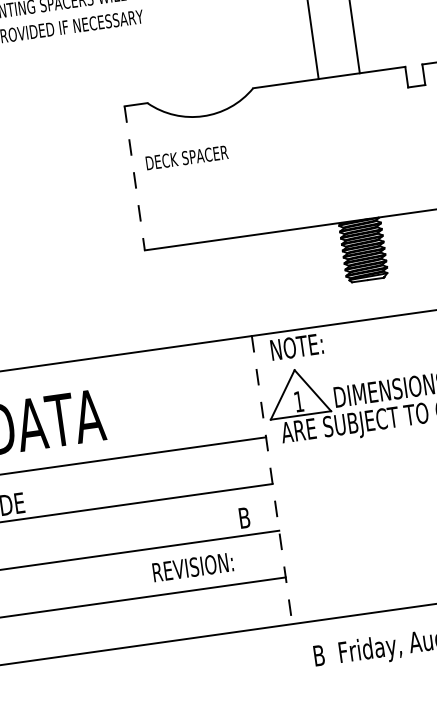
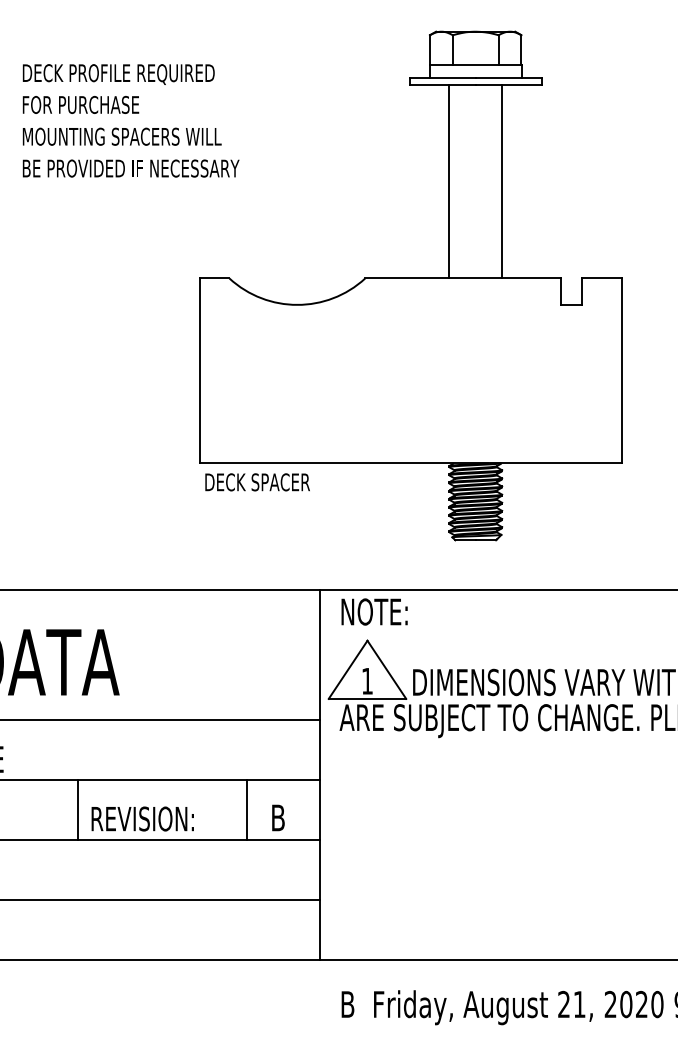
text: (186, 157) -> (257, 482), moved
line: (135, 178) -> (200, 371), dashed -> solid
line: (271, 480) -> (319, 775), dashed -> solid
line: (218, 515) -> (246, 810), added
line: (87, 534) -> (77, 810), added
text: (192, 566) -> (142, 818), moved

